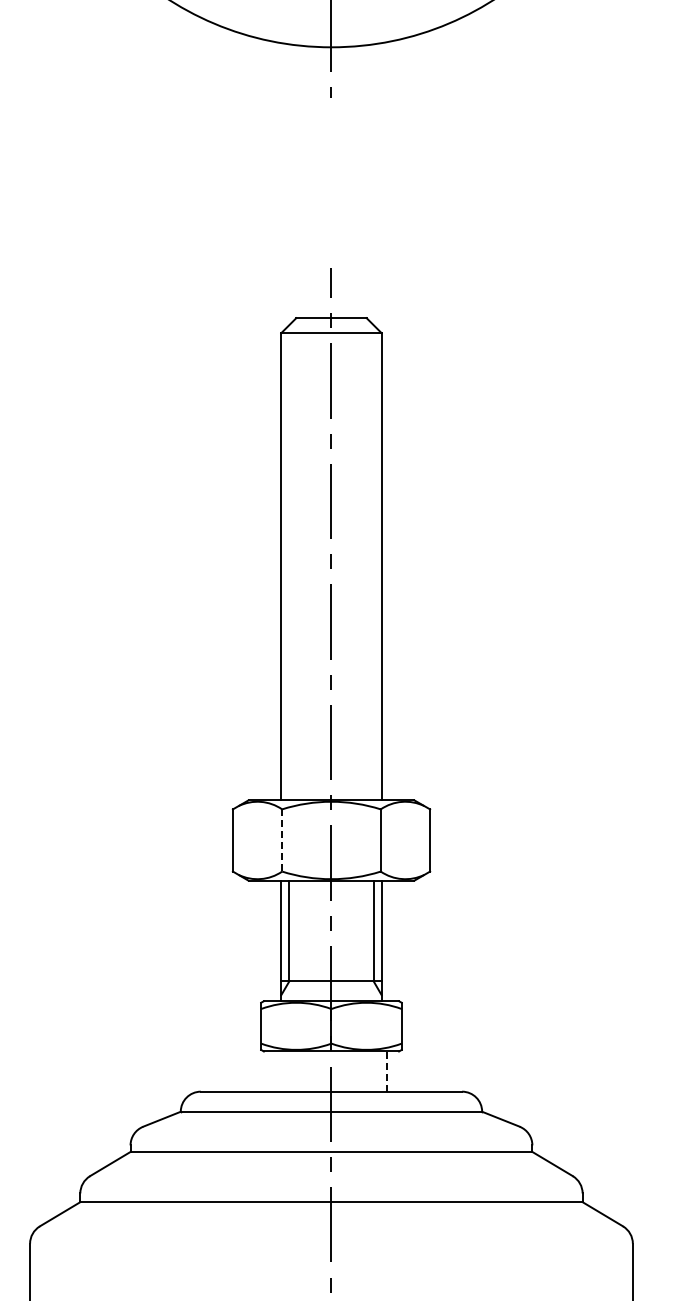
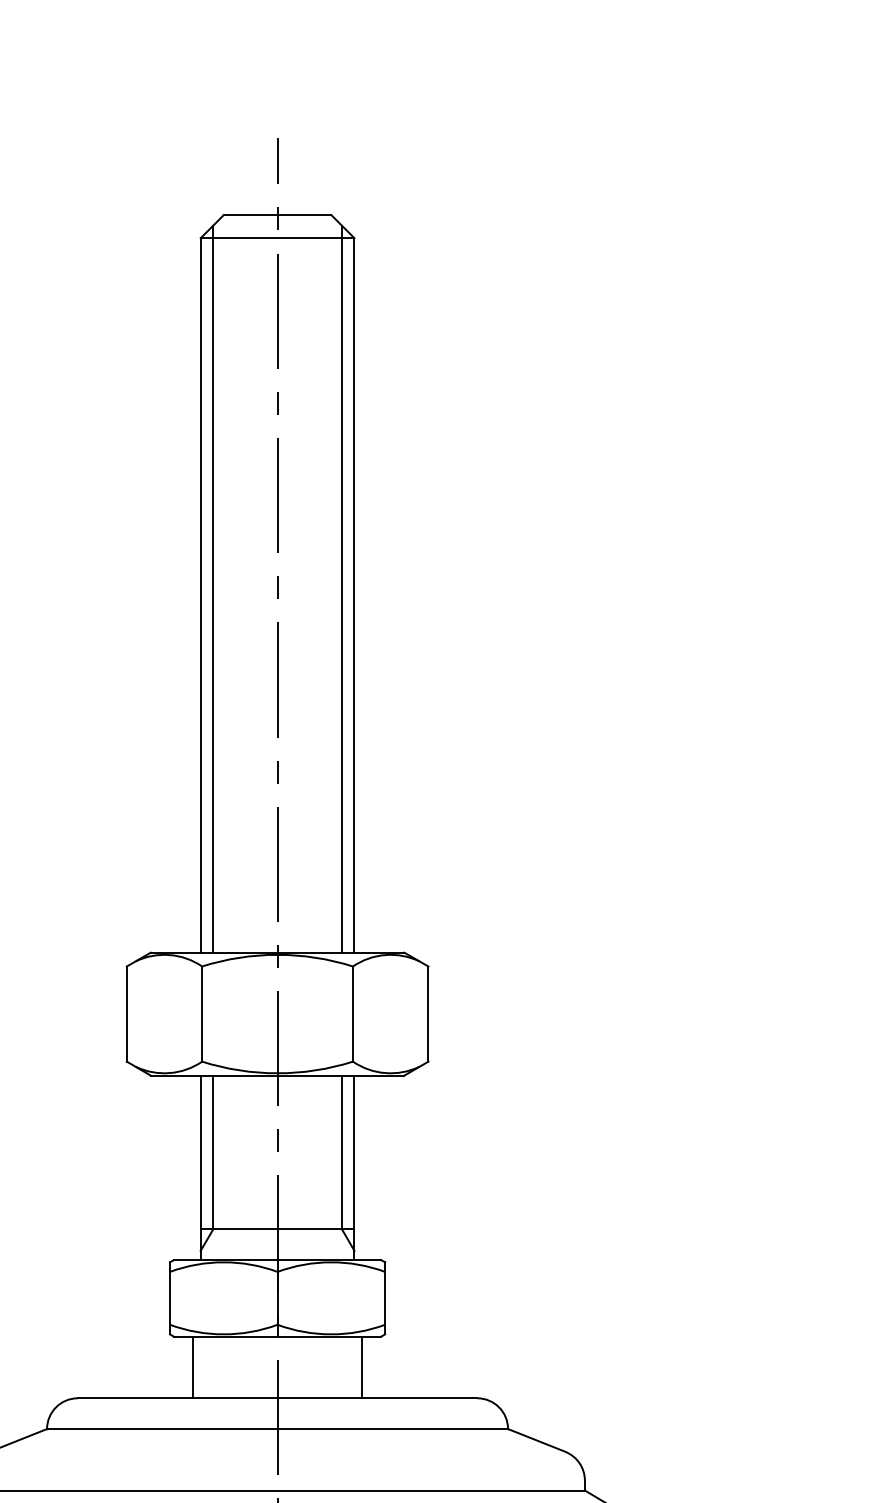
line: (289, 562) -> (213, 588), added
line: (373, 562) -> (341, 588), added
line: (282, 840) -> (202, 1014), dashed -> solid
line: (276, 1071) -> (193, 1367), added
line: (386, 1071) -> (361, 1367), dashed -> solid

